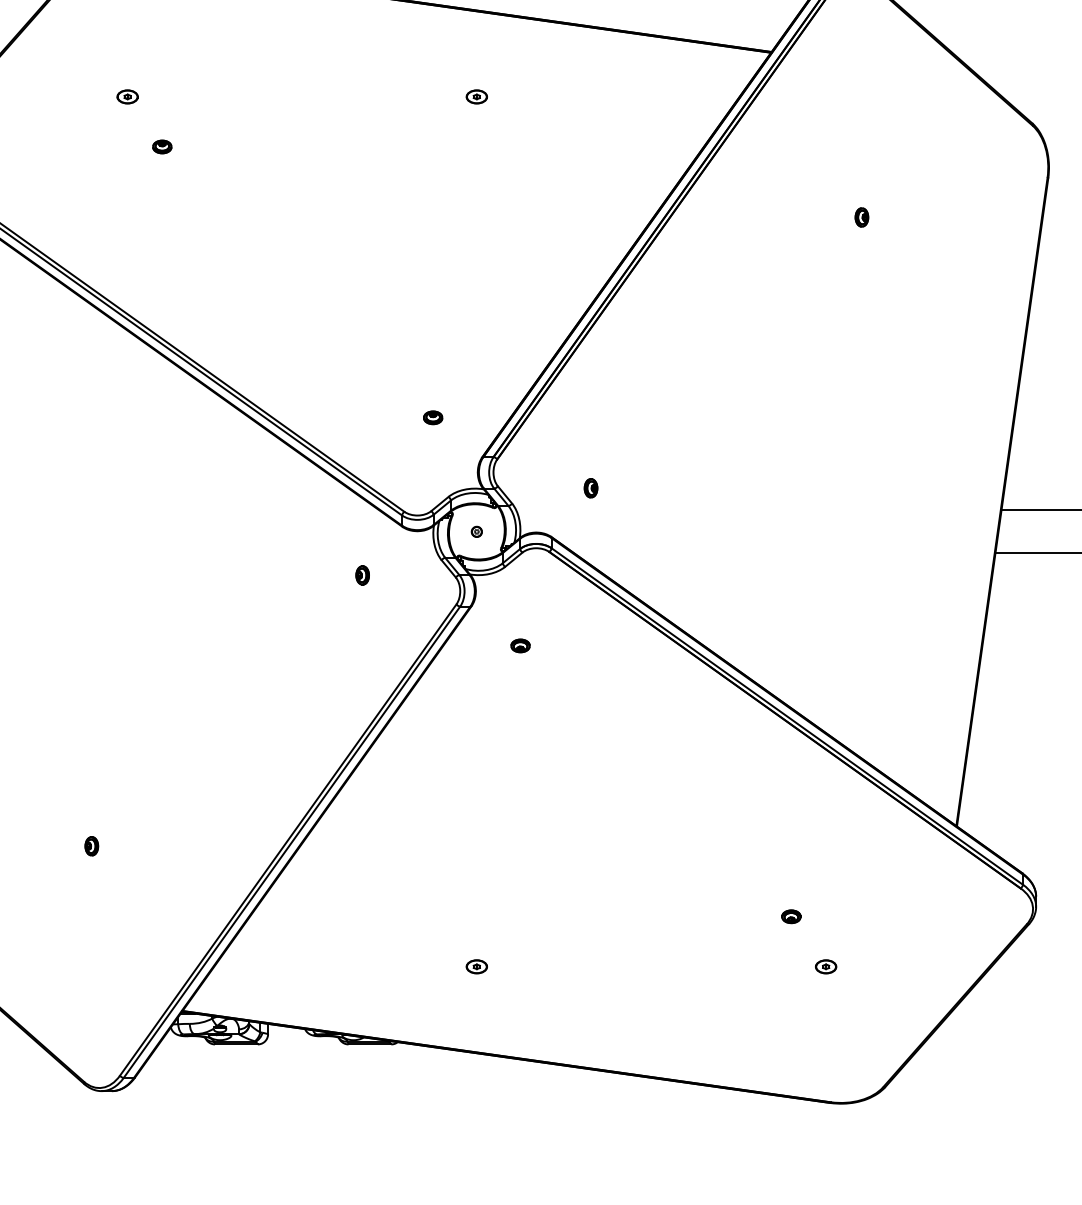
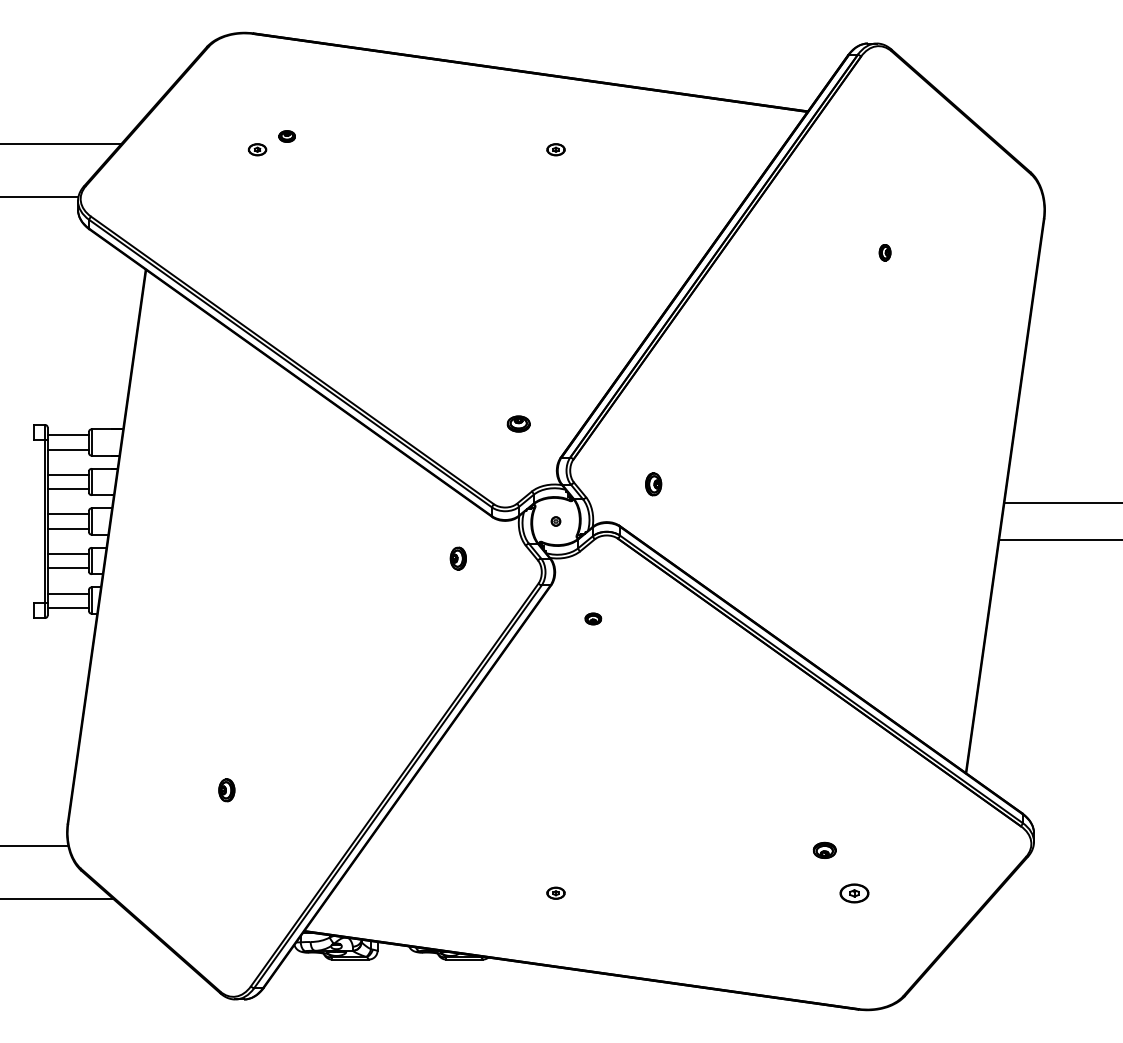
part: (161, 146) -> (286, 136), moved
part: (432, 417) -> (518, 423), size x1.4
part: (590, 487) -> (653, 483), size x1.4
part: (362, 575) -> (458, 558), size x1.4
part: (91, 845) -> (226, 789), size x1.4
part: (791, 916) -> (824, 850), size x1.4
part: (826, 965) -> (854, 892), size x1.6

